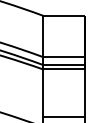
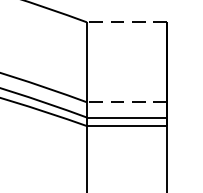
line: (64, 15) -> (127, 21), solid -> dashed
line: (64, 57) -> (127, 102), solid -> dashed

